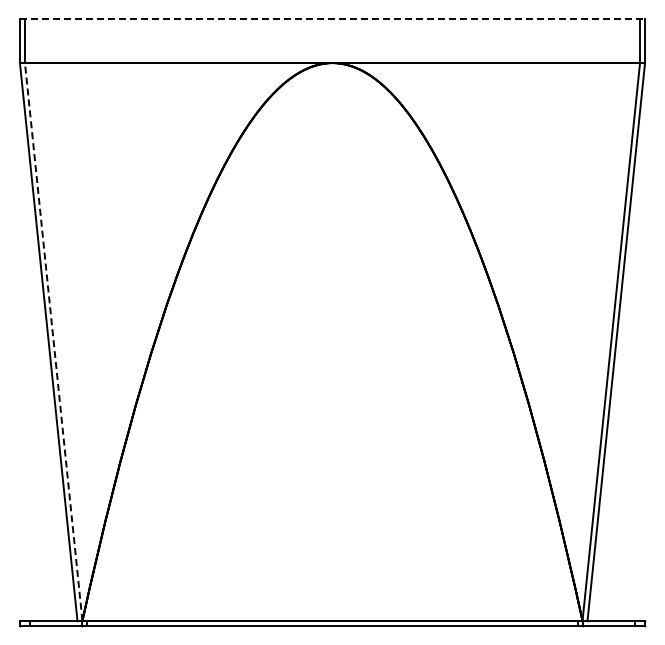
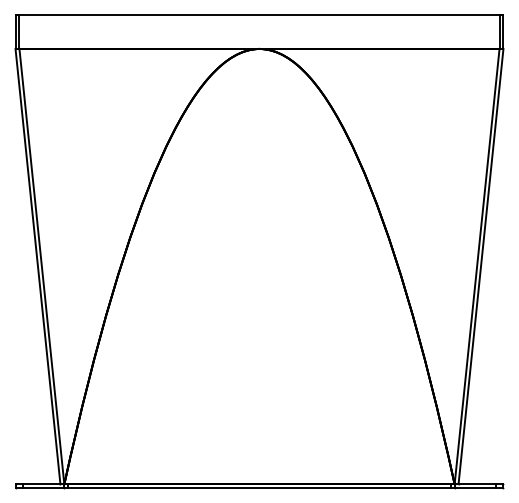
line: (332, 19) -> (259, 15), dashed -> solid
line: (53, 341) -> (41, 266), dashed -> solid

